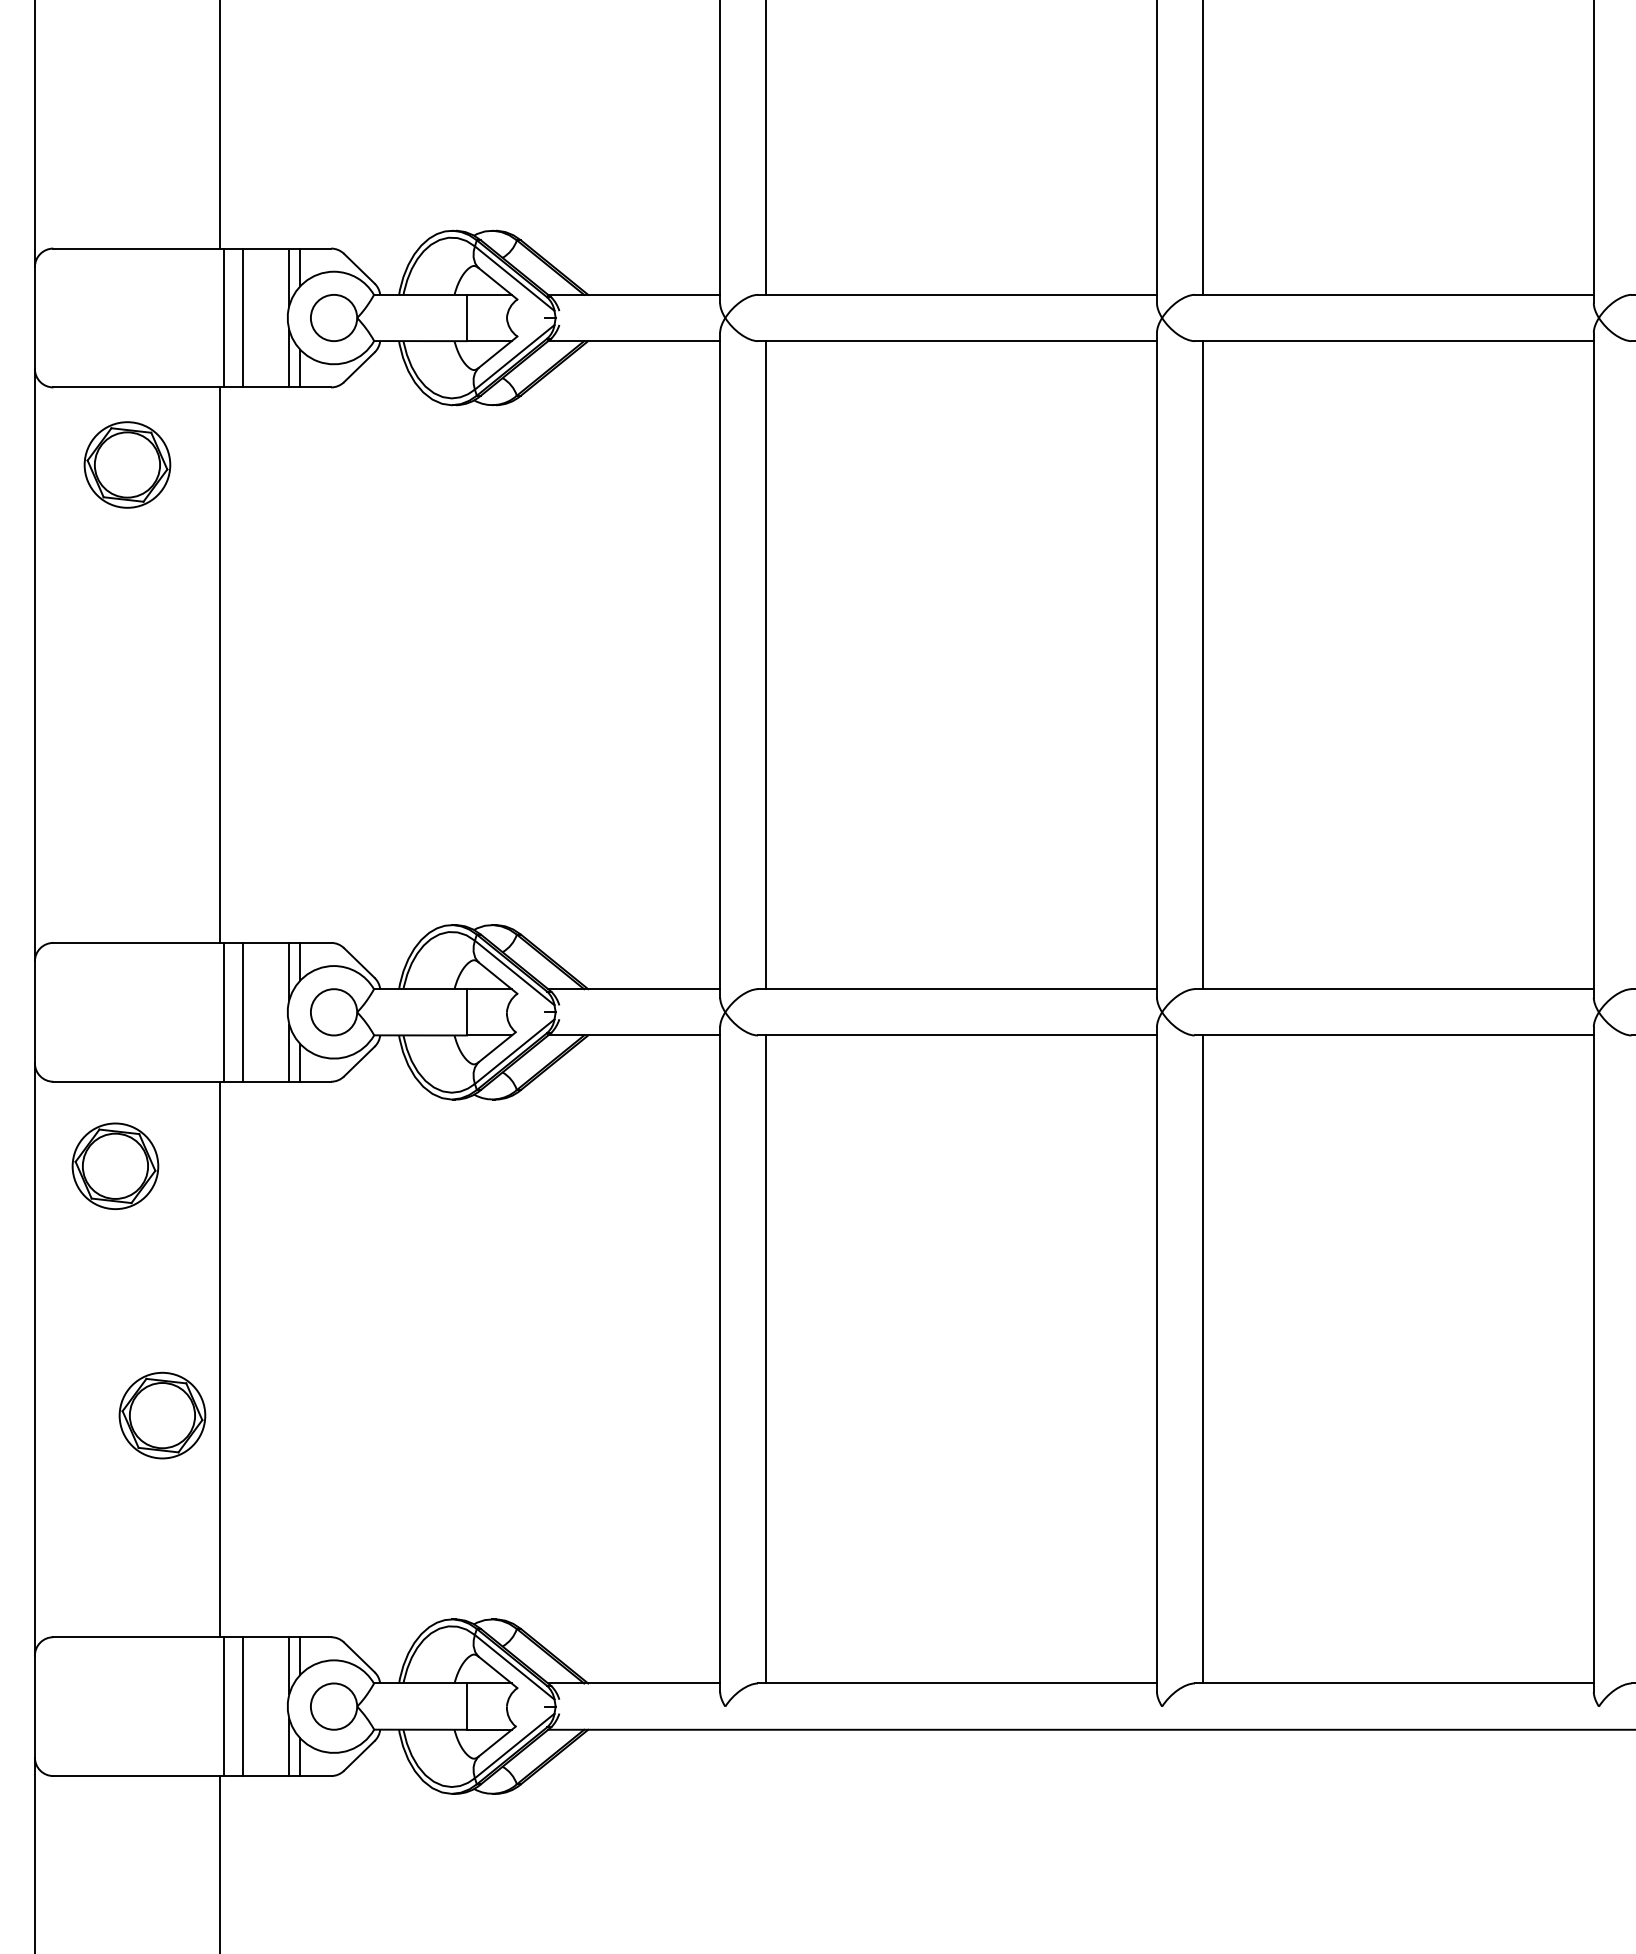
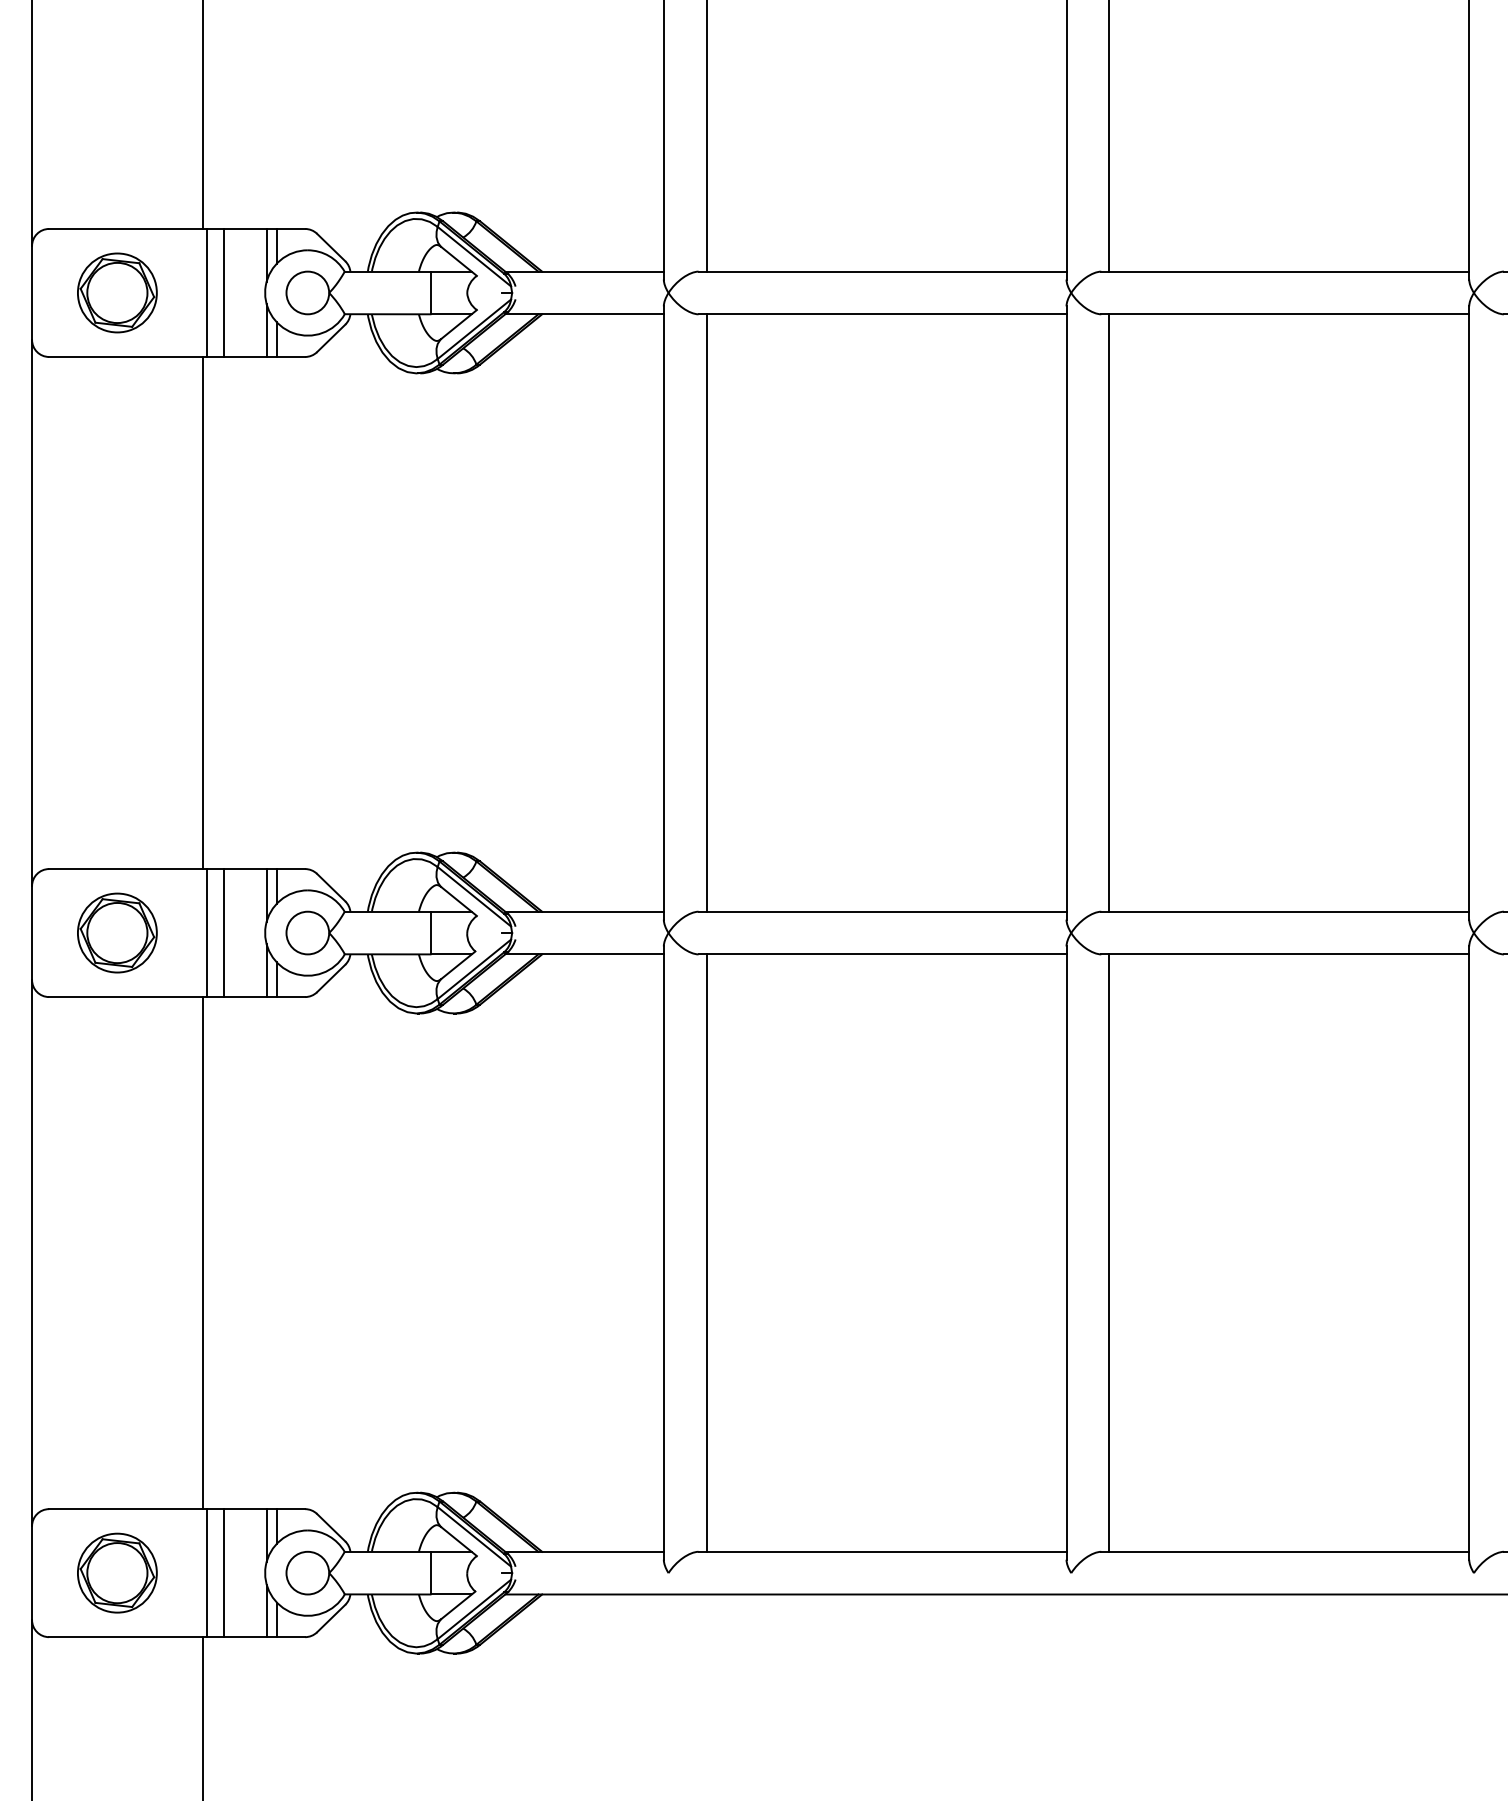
part: (127, 464) -> (117, 292), moved
part: (115, 1165) -> (117, 932), moved
part: (162, 1415) -> (117, 1573), moved

